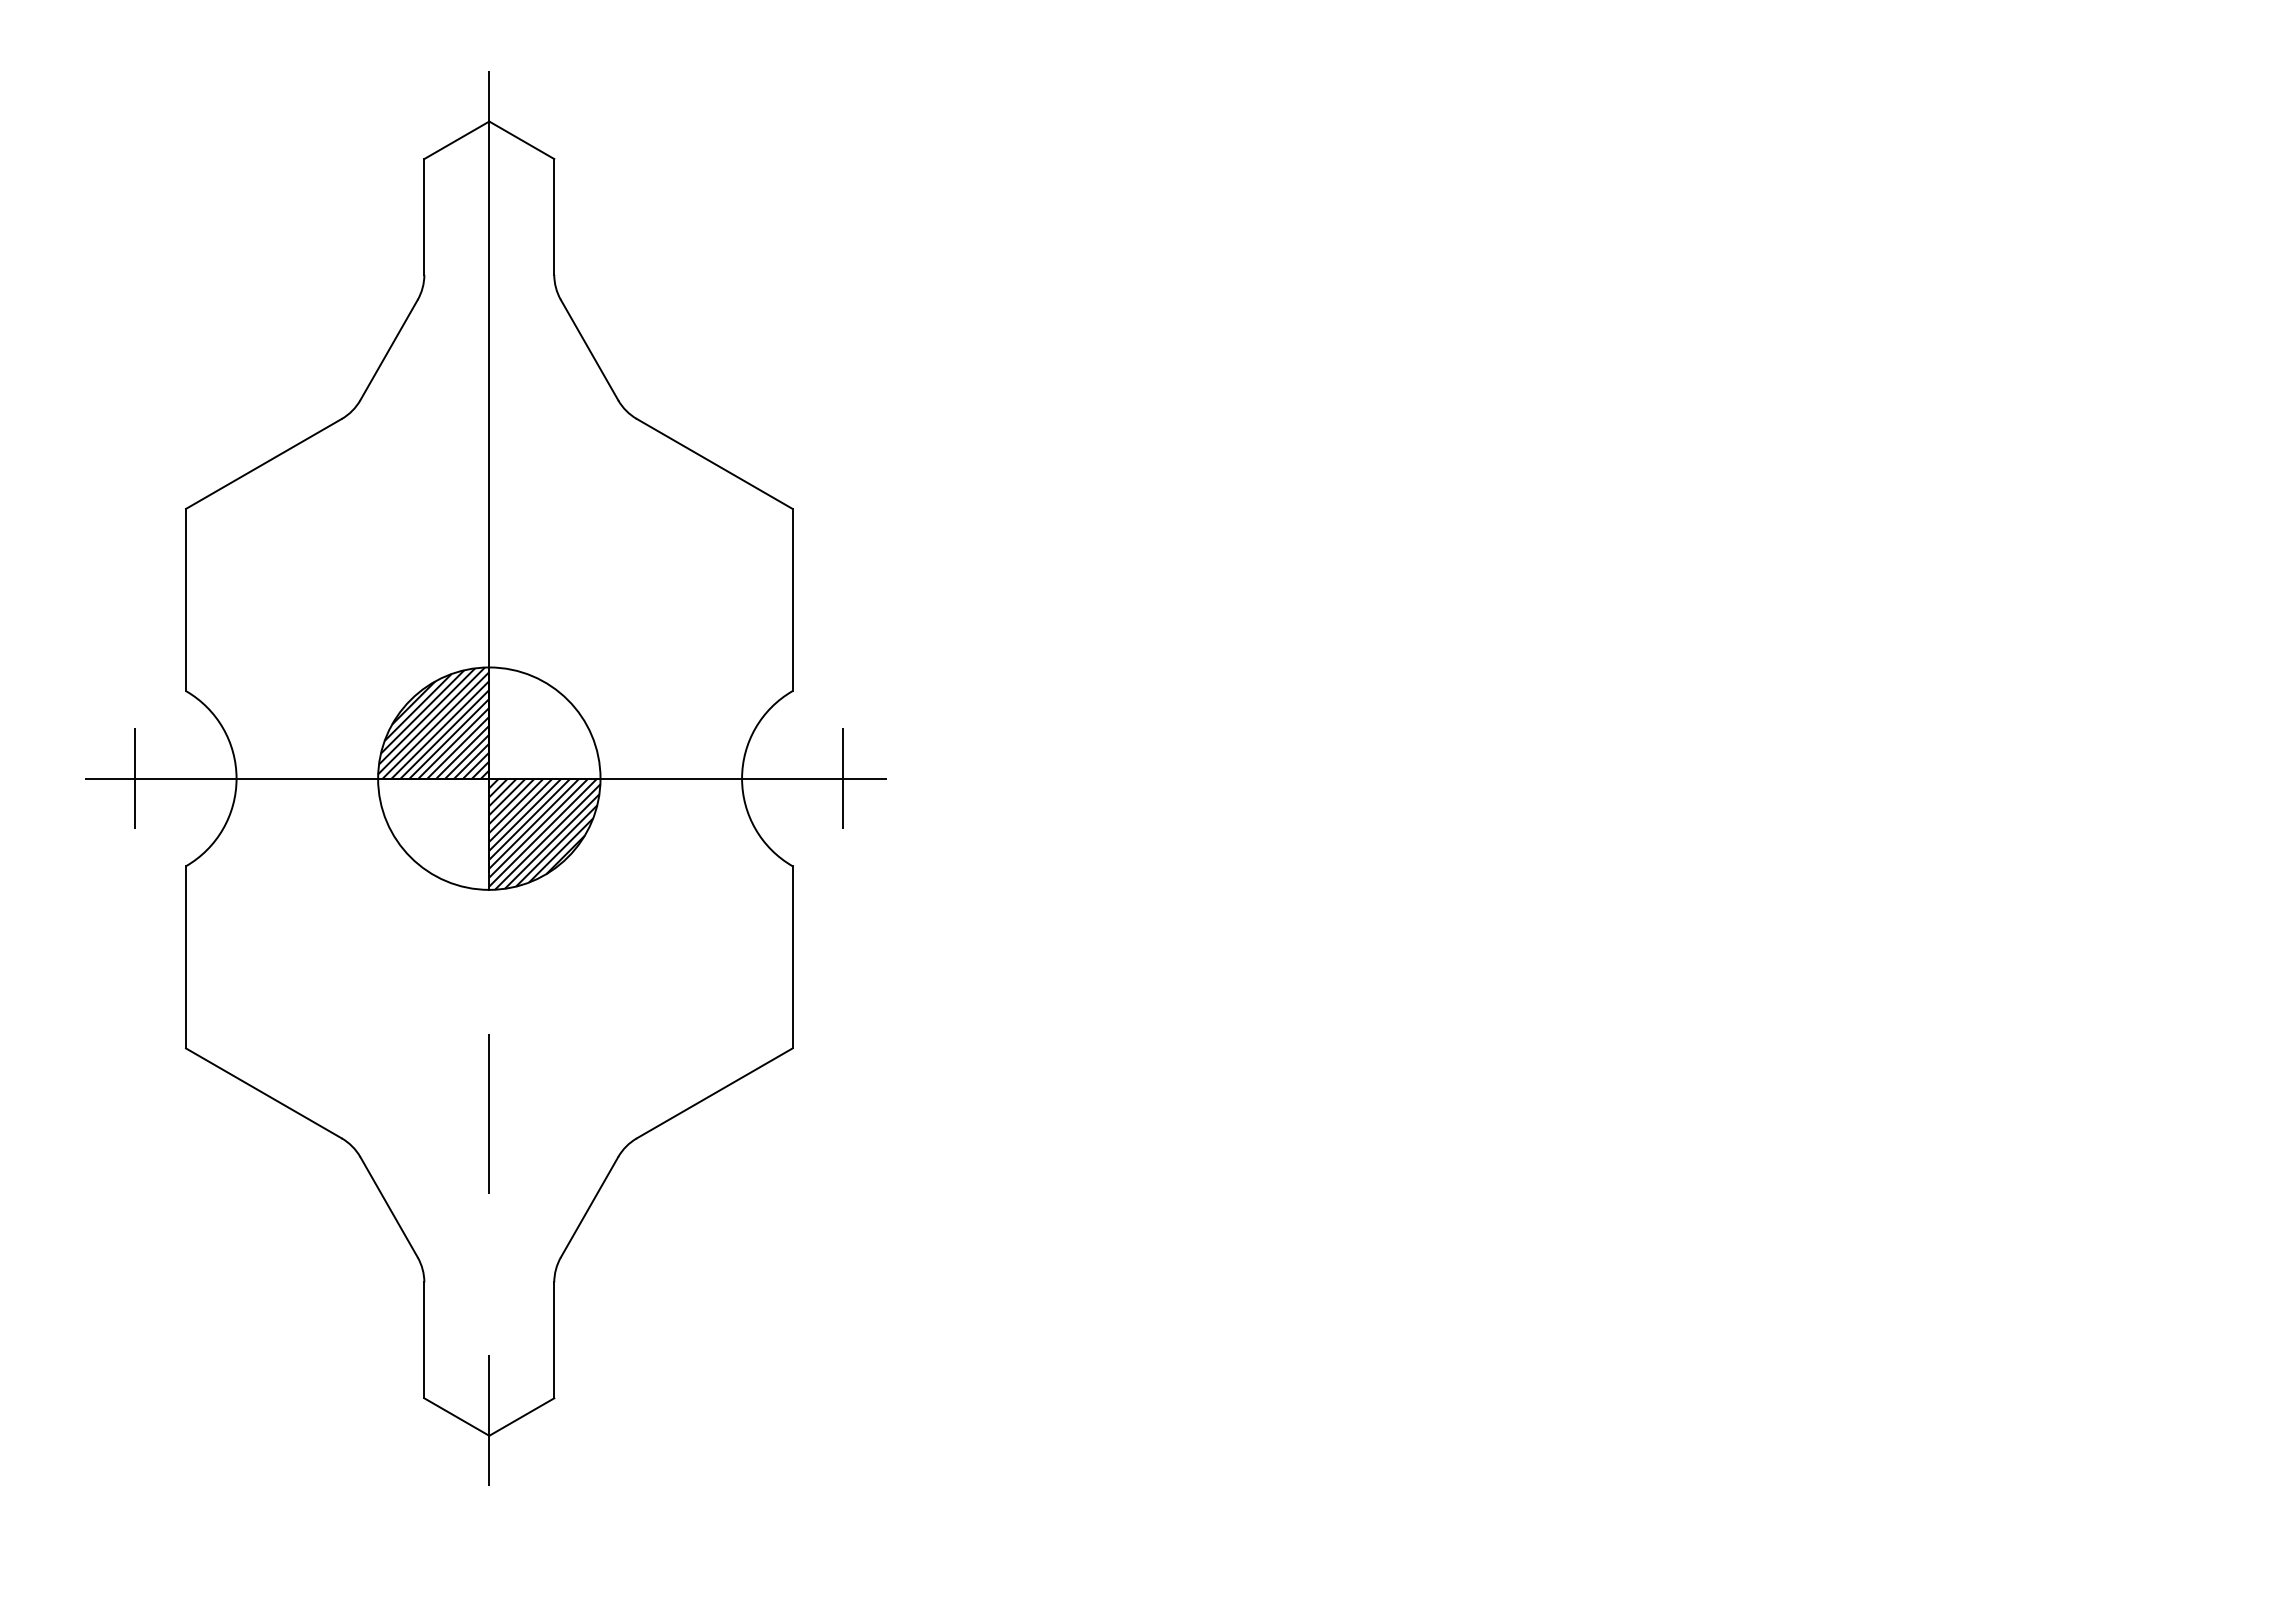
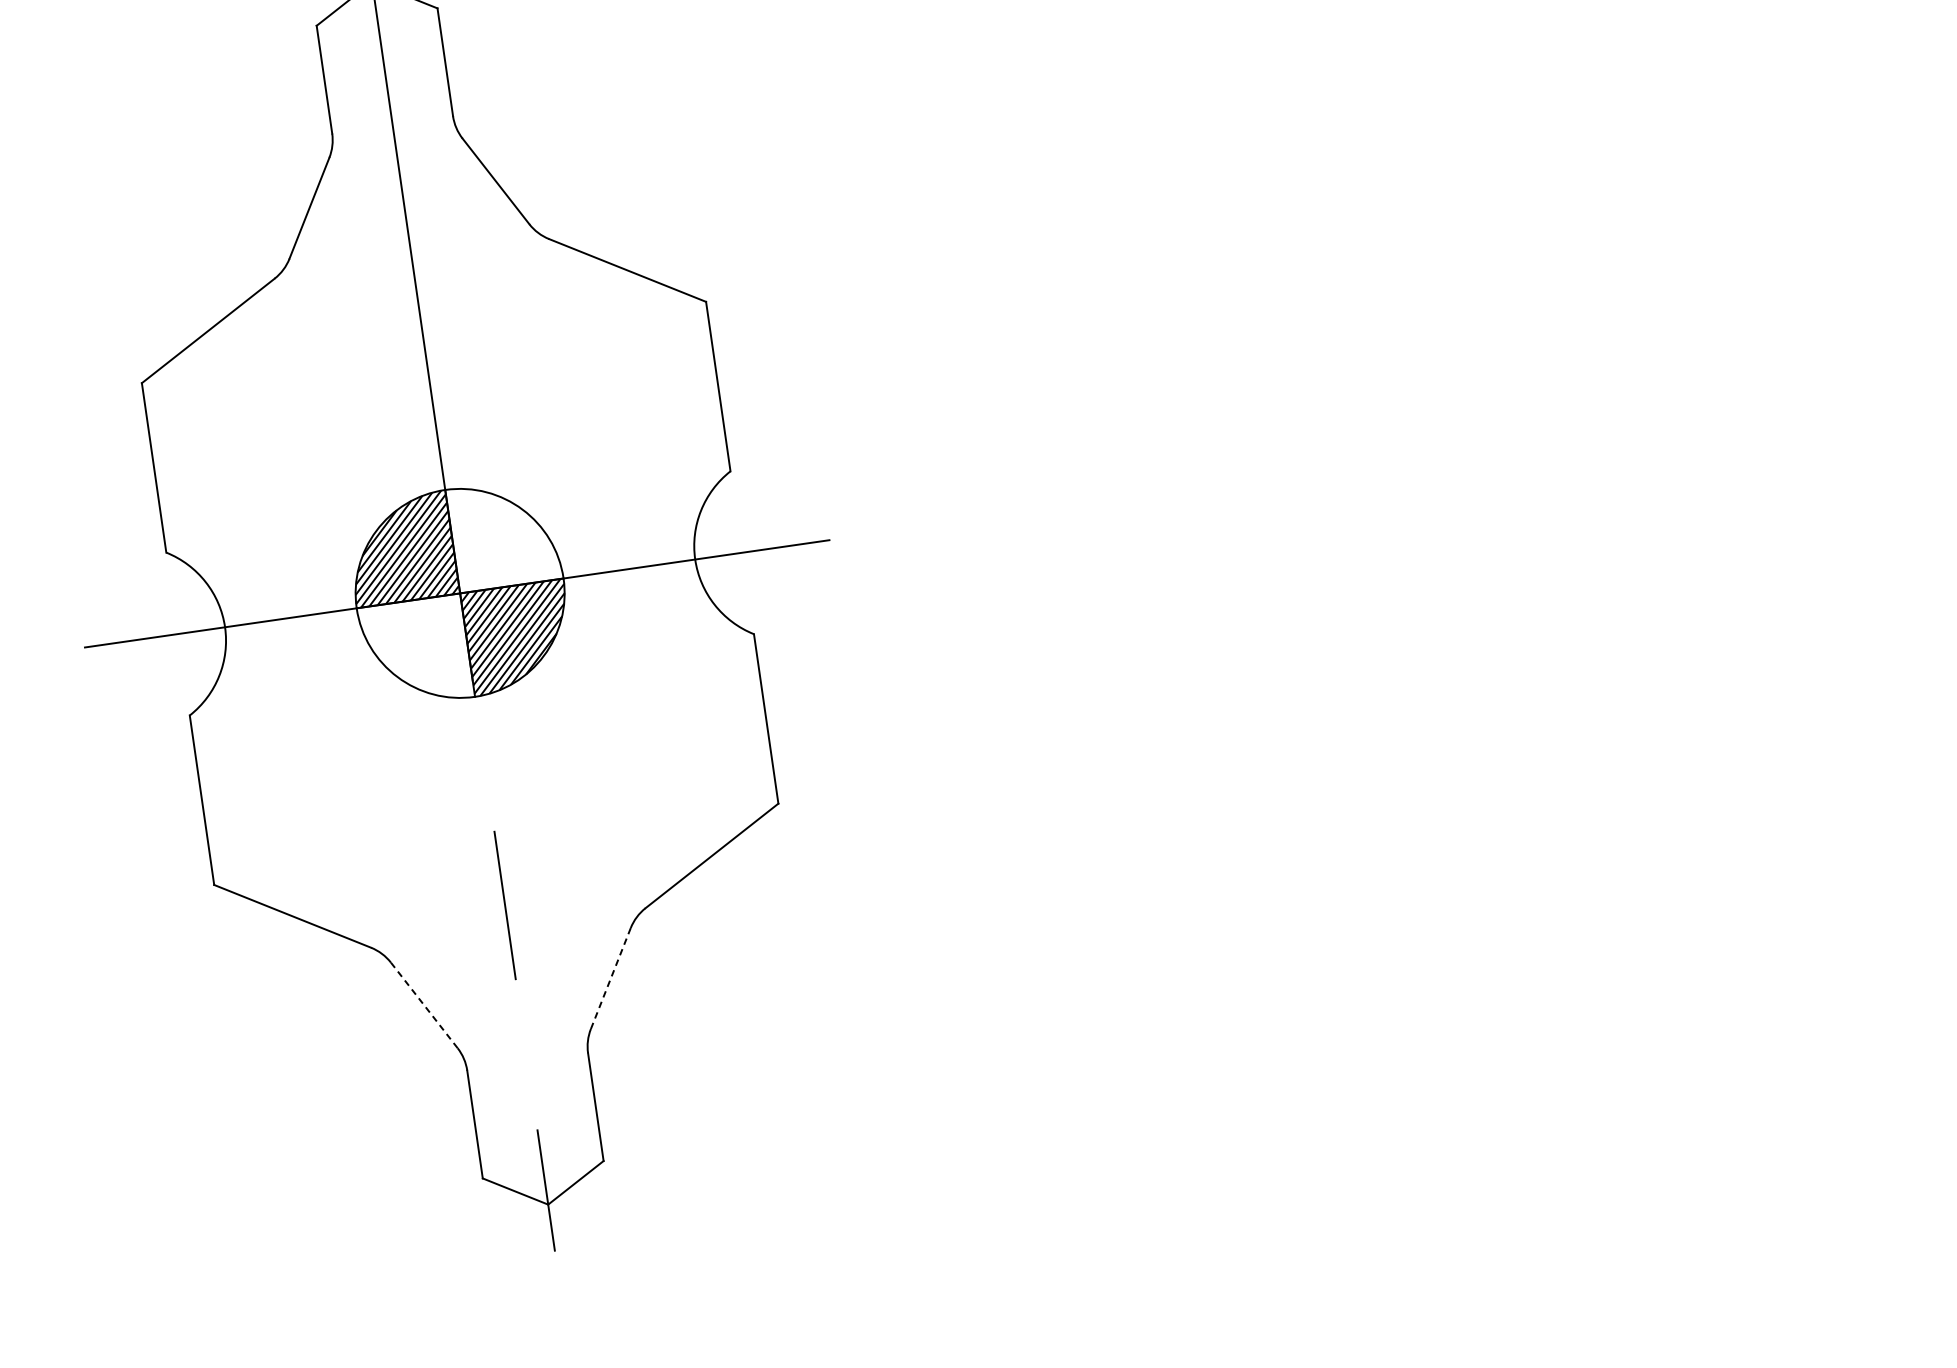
line: (135, 778) -> (131, 640), removed
line: (843, 778) -> (789, 545), removed
line: (389, 1207) -> (424, 1005), solid -> dashed
line: (589, 1207) -> (610, 978), solid -> dashed

